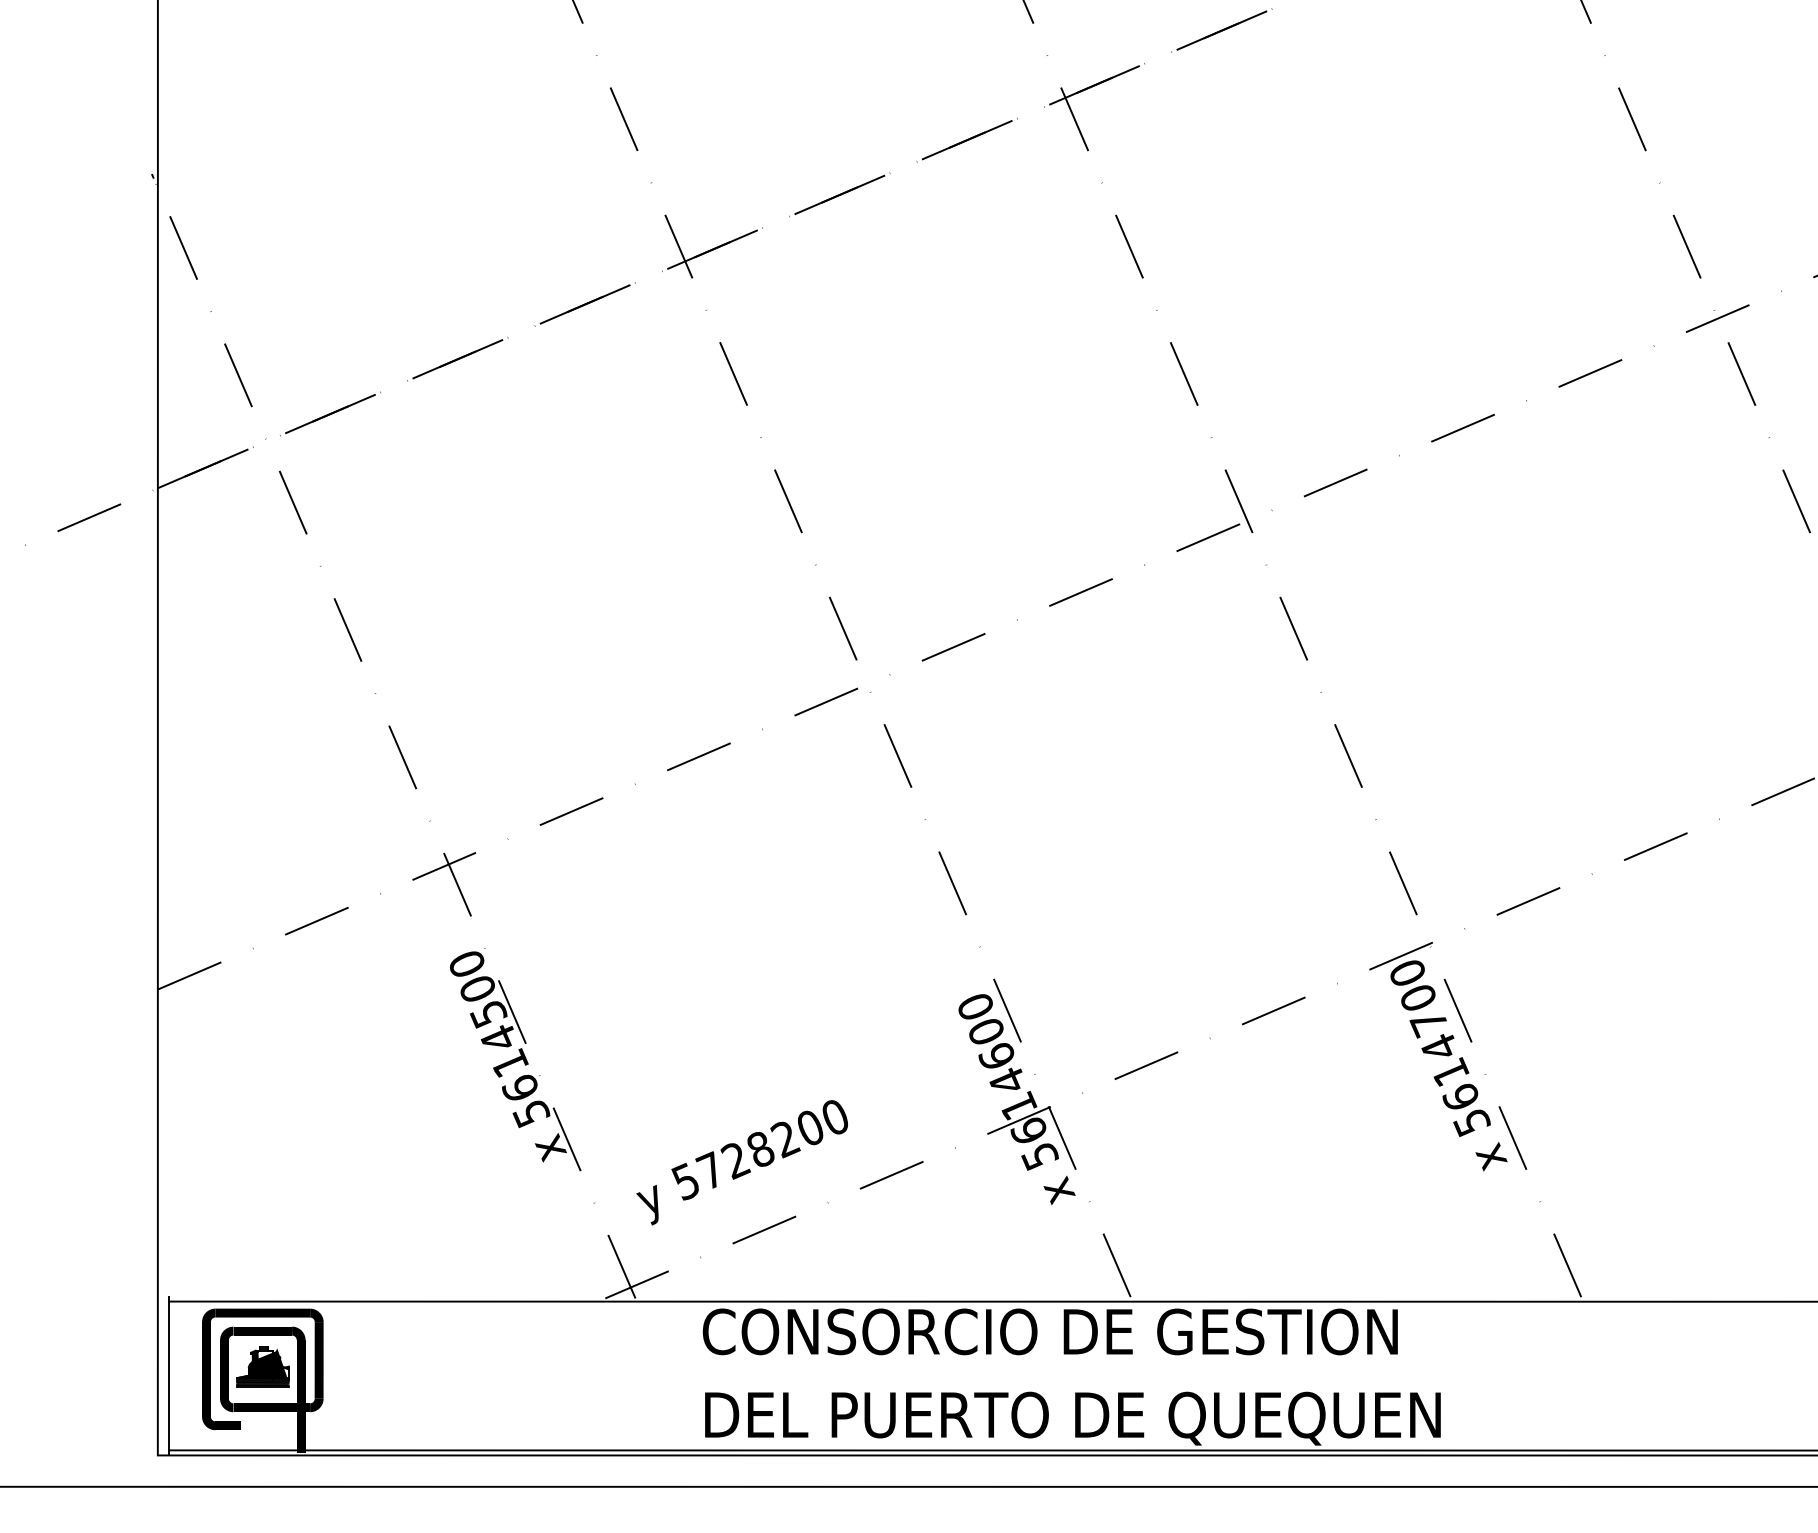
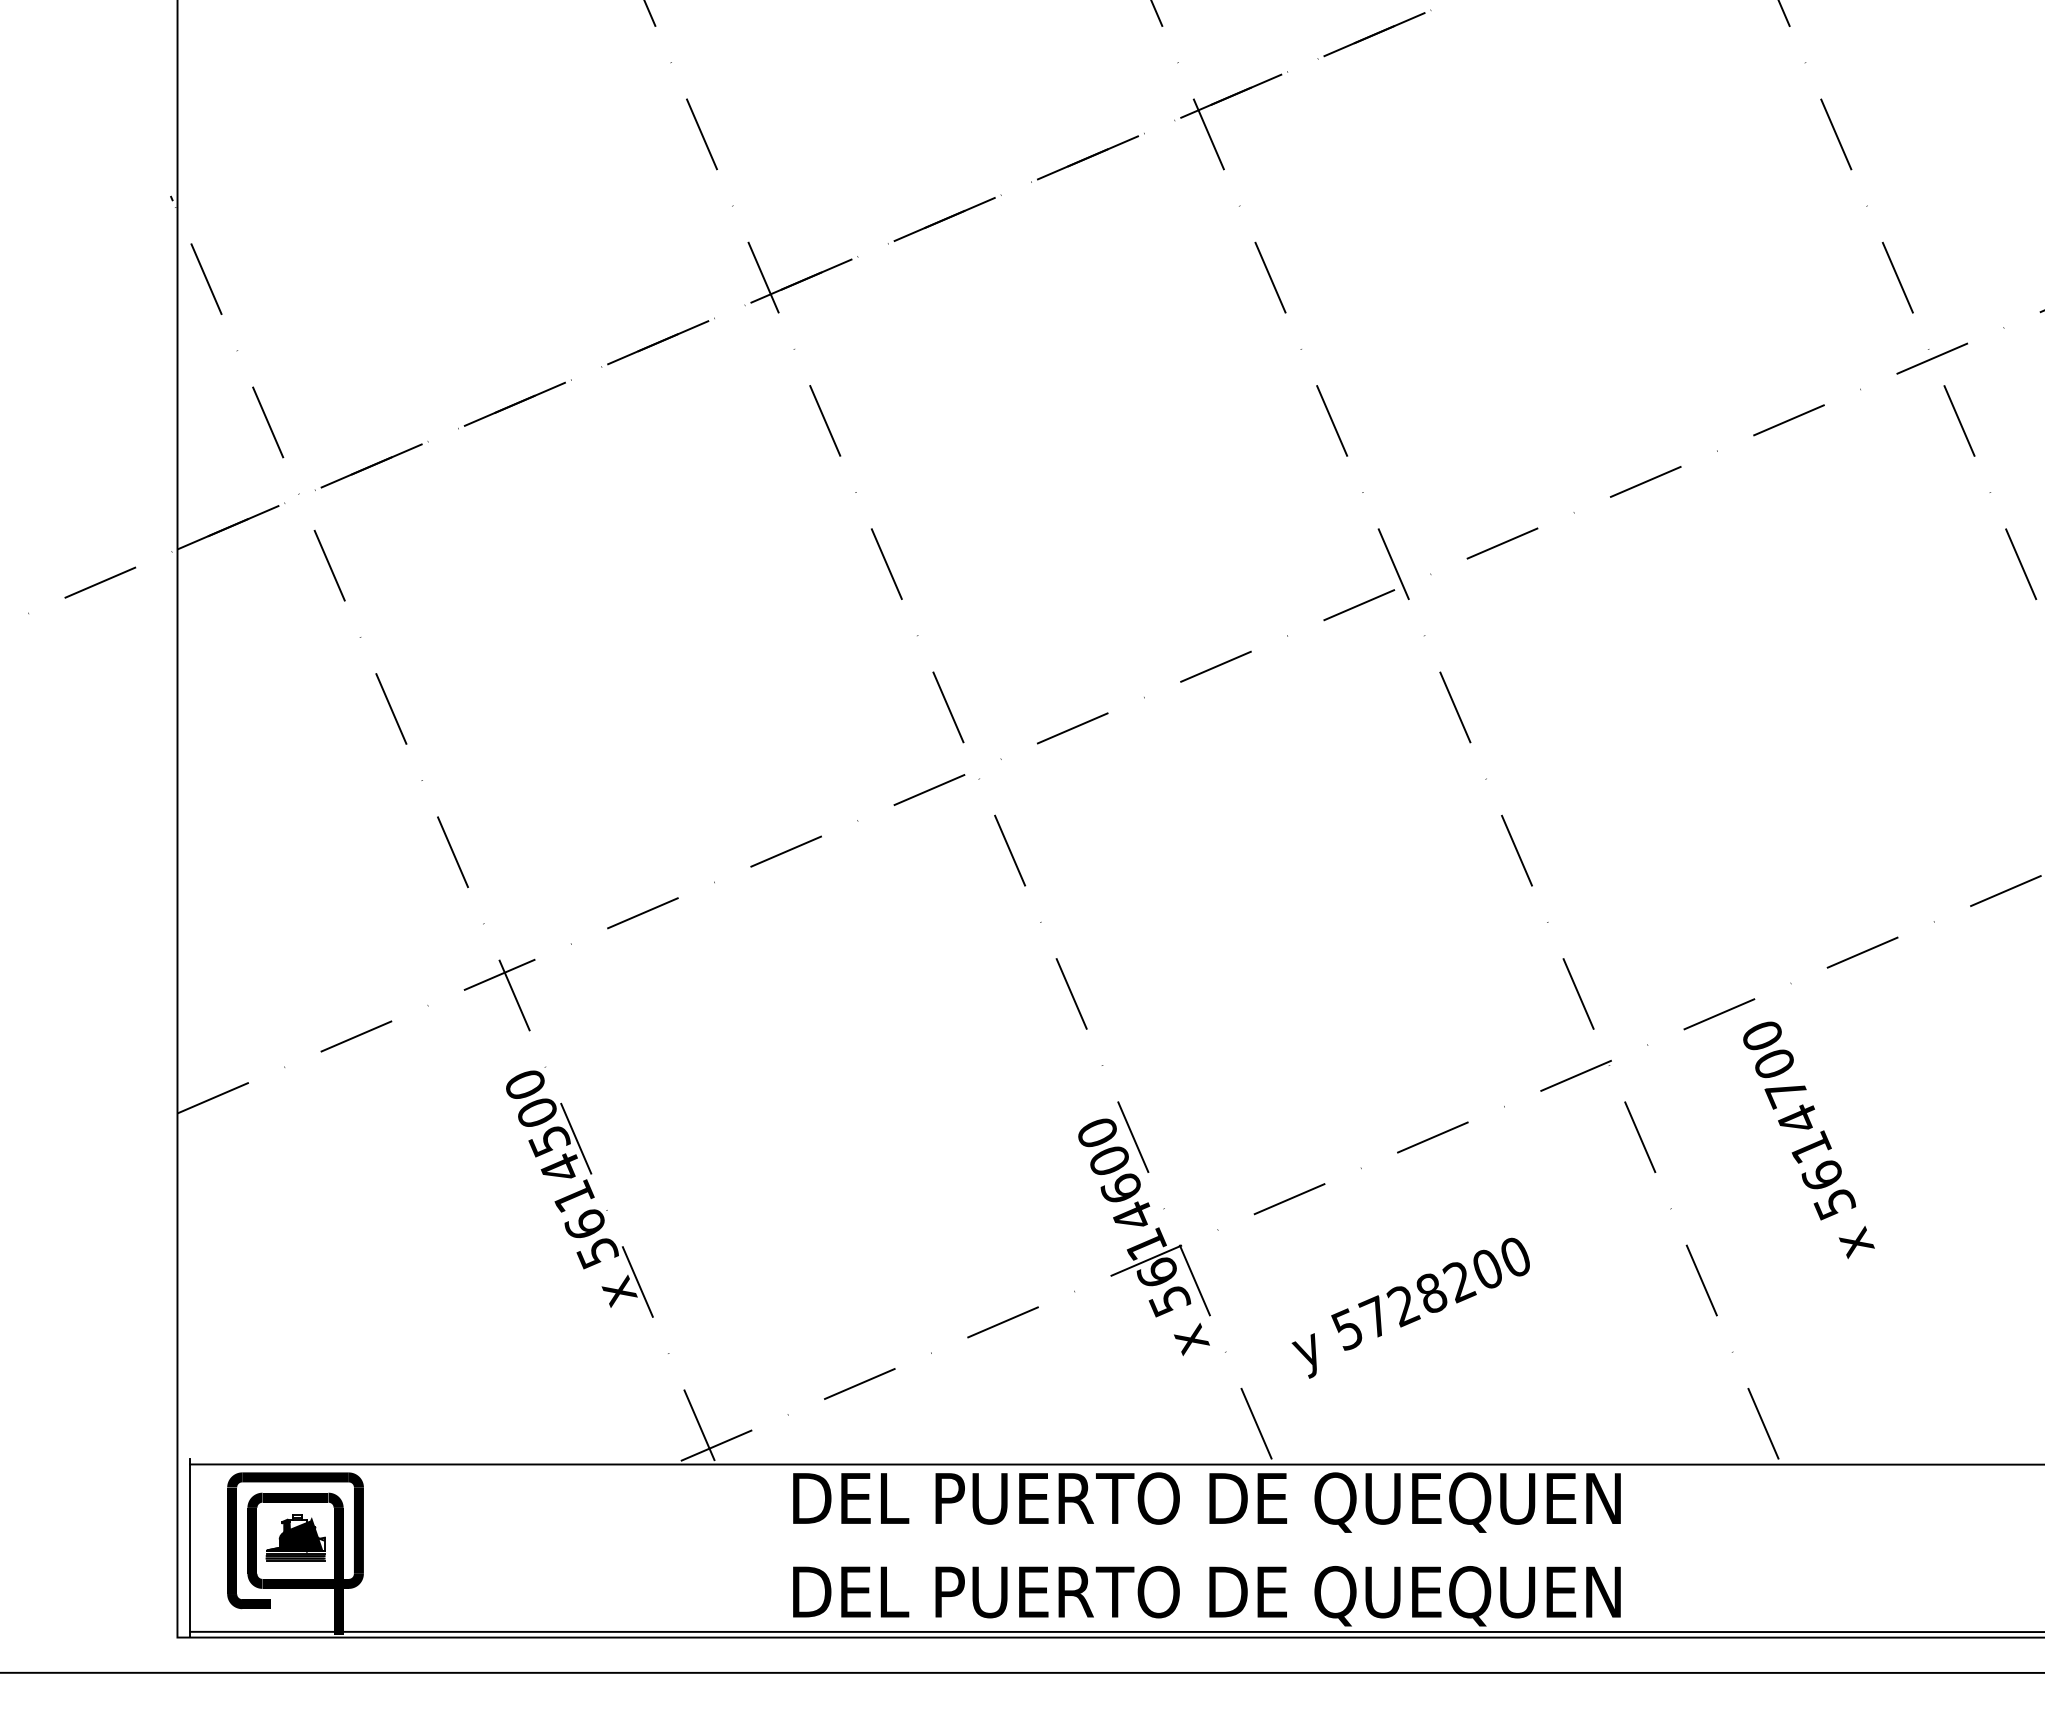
text: (1448, 1066) -> (1808, 1140), moved
text: (741, 1162) -> (1410, 1307), moved
text: (1071, 1335) -> (1205, 1502), CONSORCIO DE GESTION -> DEL PUERTO DE QUEQUEN

